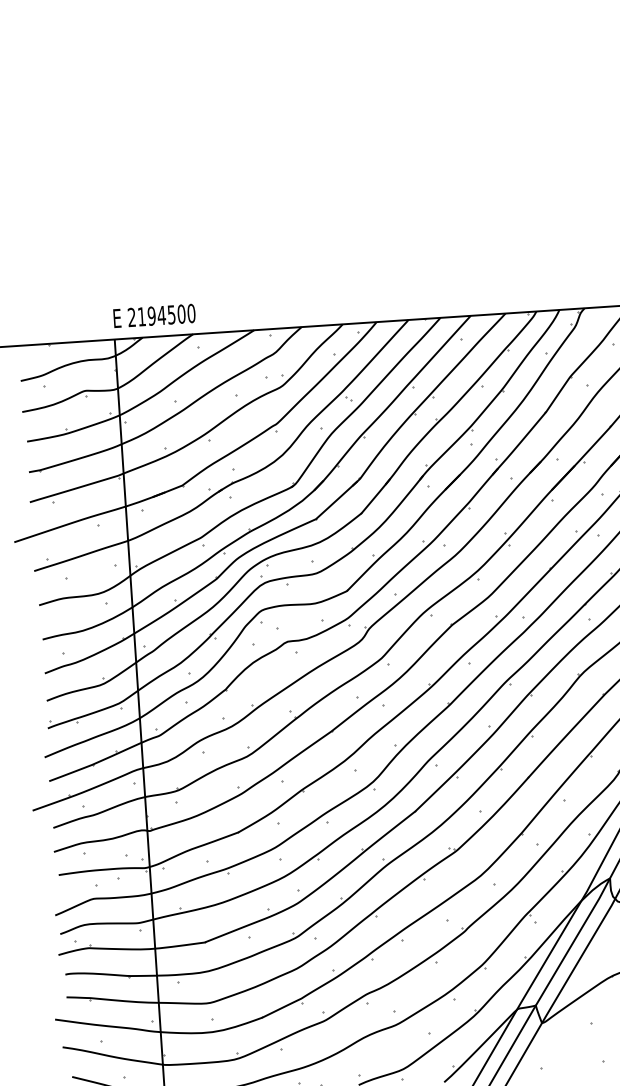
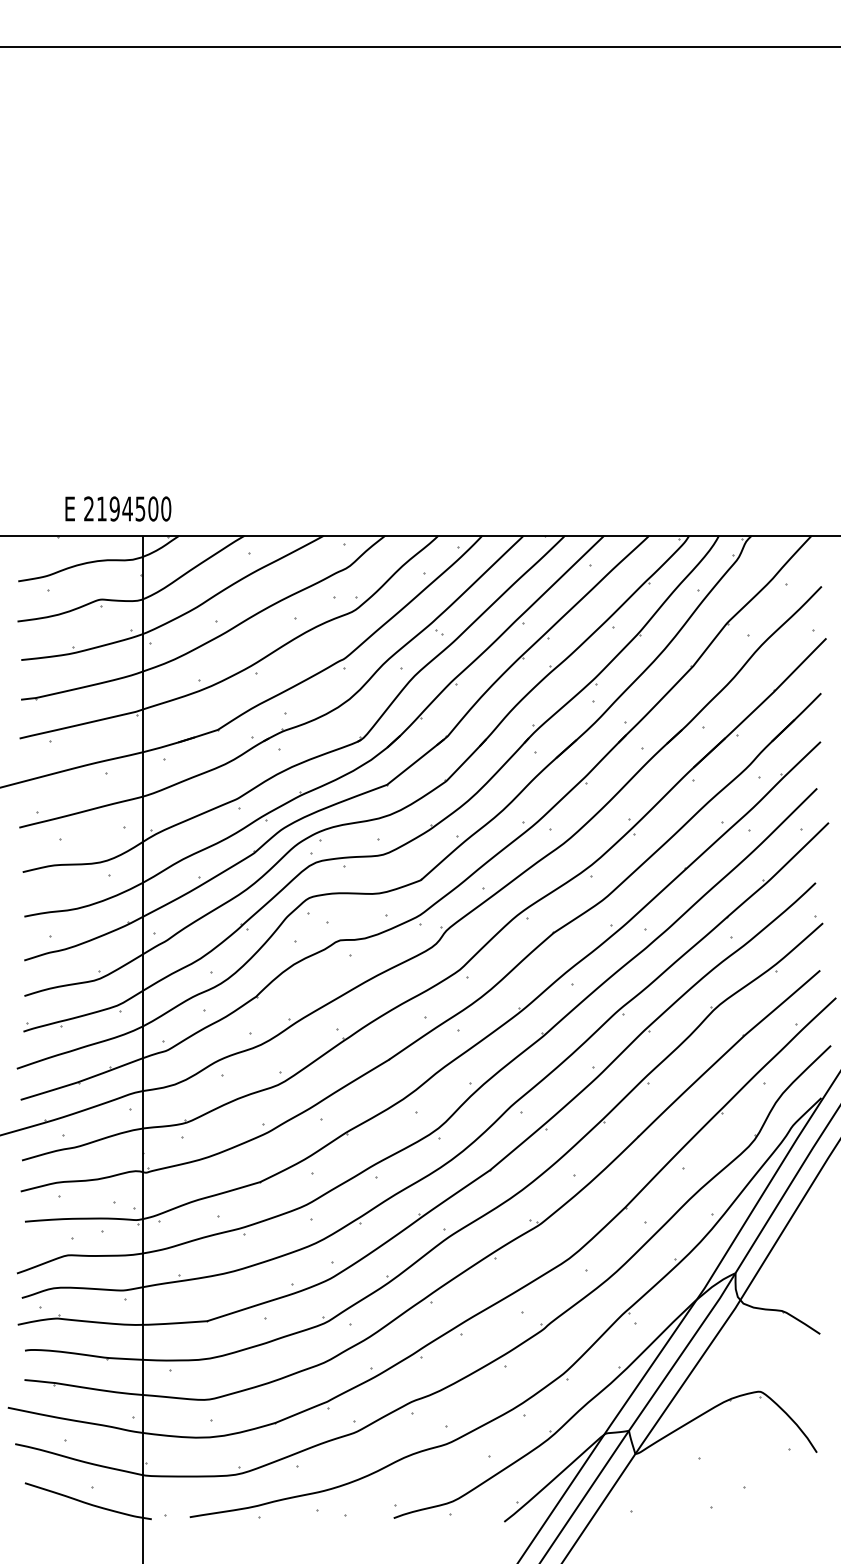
text: (154, 315) -> (118, 508), moved

